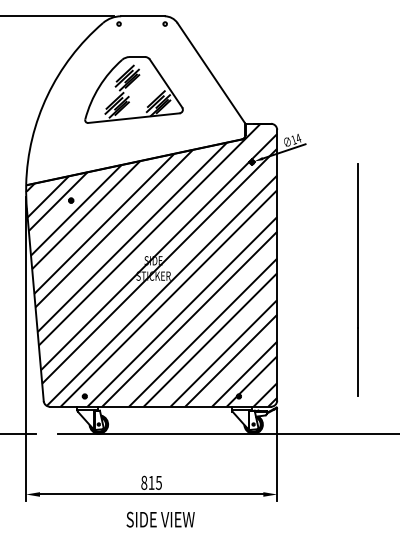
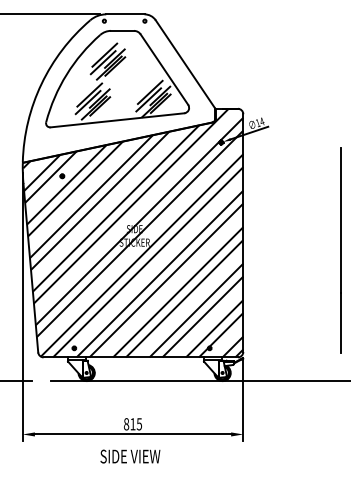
part: (133, 89) -> (117, 78), size x1.67
line: (357, 279) -> (340, 249), moved
text: (160, 519) -> (130, 456), moved

